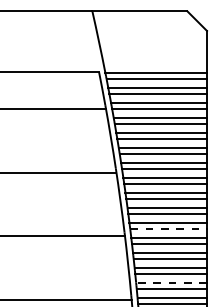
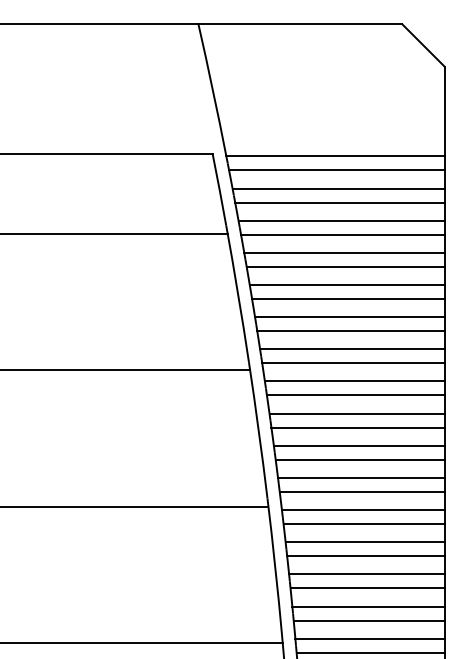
line: (169, 229) -> (363, 492), dashed -> solid
line: (171, 282) -> (368, 606), dashed -> solid

